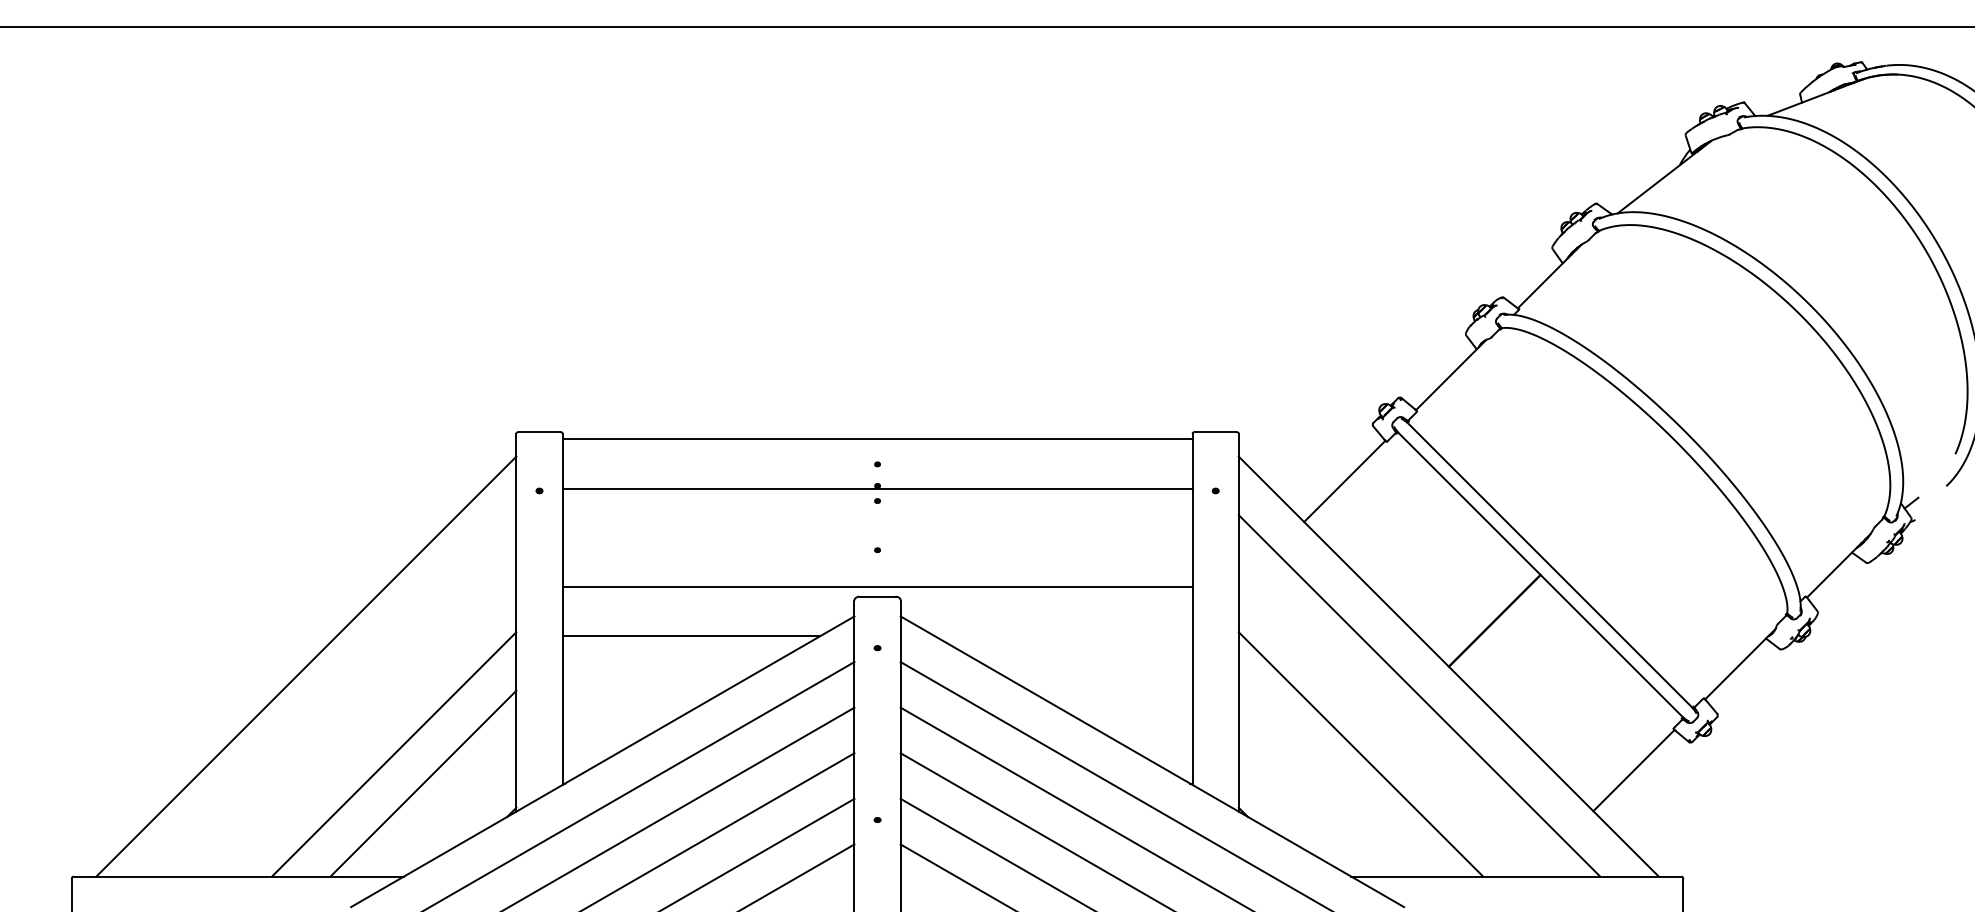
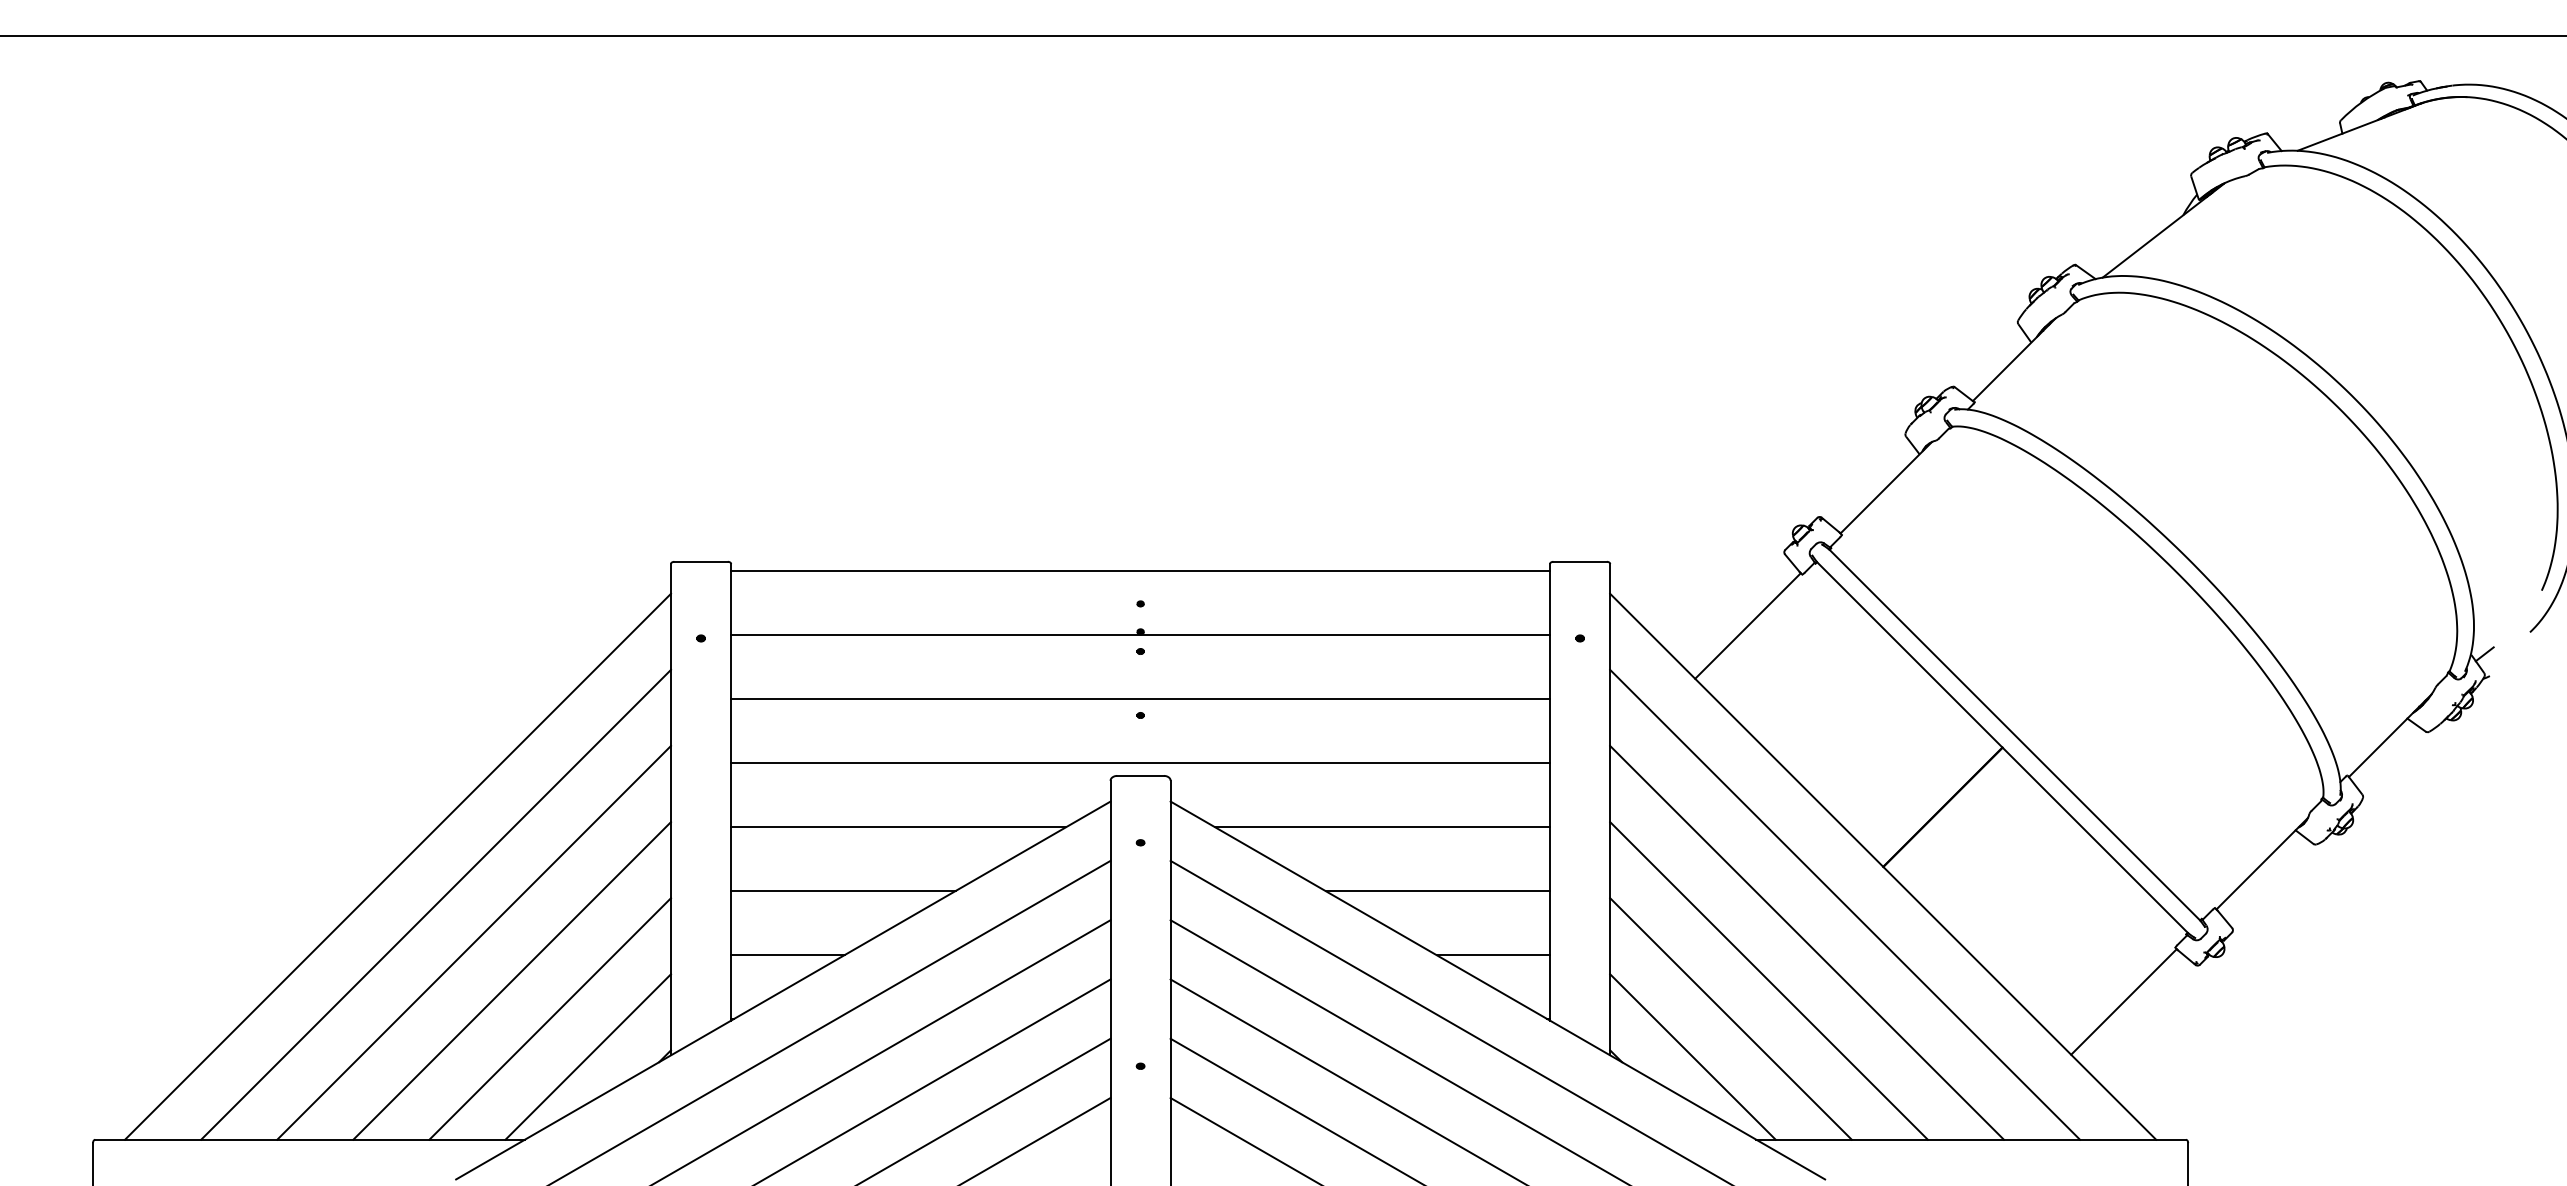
line: (877, 537) -> (1140, 699), added
line: (1063, 636) -> (1382, 827), added
line: (649, 685) -> (843, 891), added
line: (1105, 685) -> (1437, 891), added
line: (335, 695) -> (436, 904), added
line: (365, 724) -> (474, 942), added
line: (1389, 724) -> (1806, 942), added
line: (605, 734) -> (787, 955), added
line: (1149, 734) -> (1493, 955), added
line: (1331, 783) -> (1730, 1018), added
line: (452, 812) -> (588, 1056), added
line: (1302, 812) -> (1692, 1056), added

